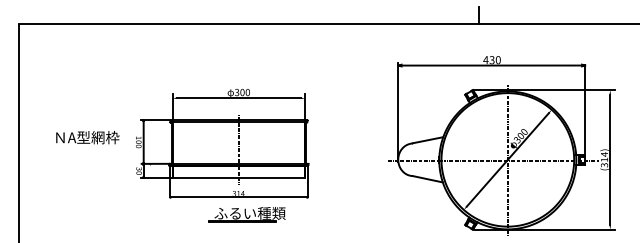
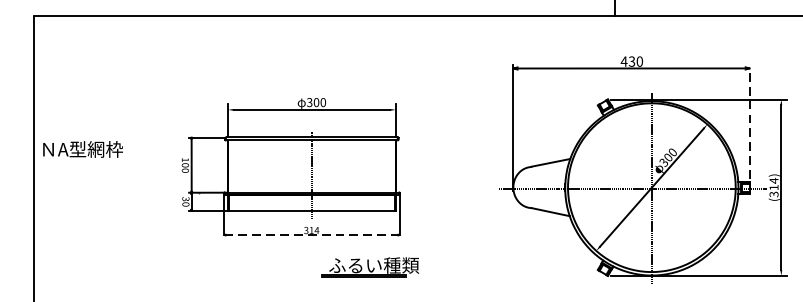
line: (585, 109) -> (750, 124), solid -> dashed
text: (87, 137) -> (82, 149), moved
line: (239, 197) -> (312, 235), solid -> dashed
part: (246, 214) -> (369, 266), moved

